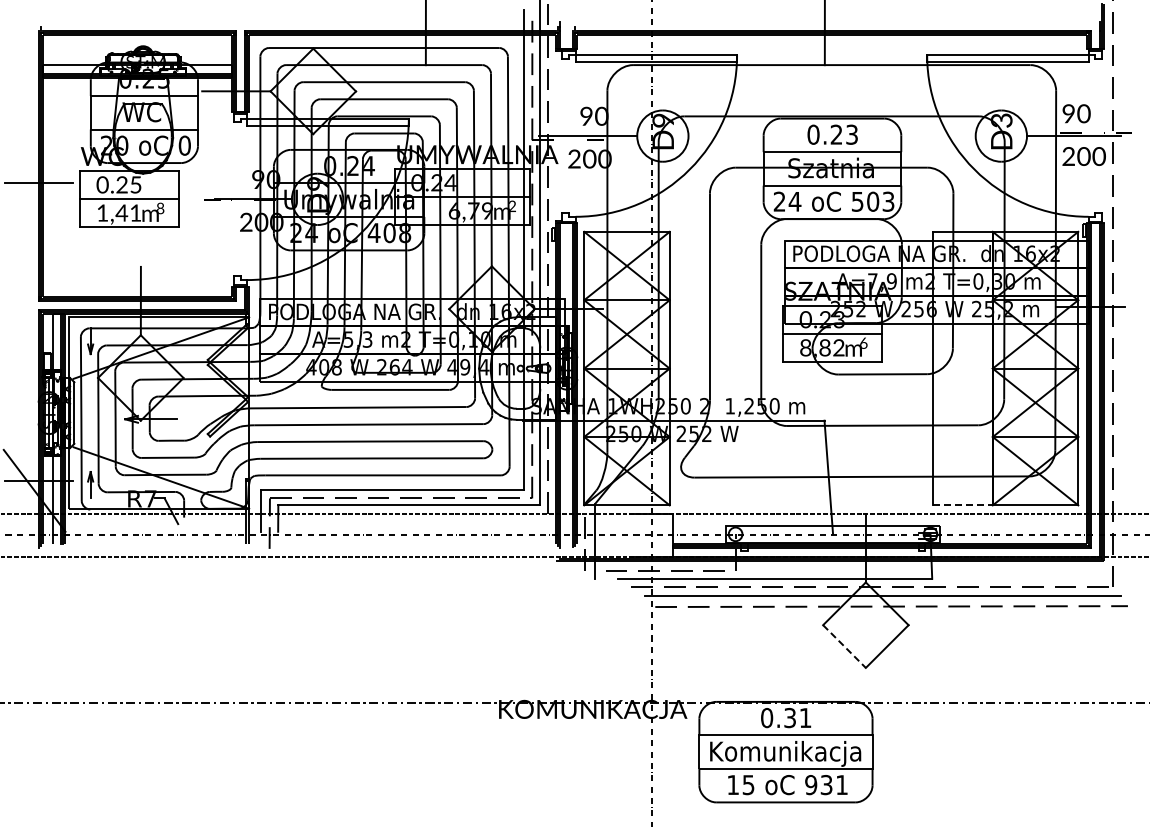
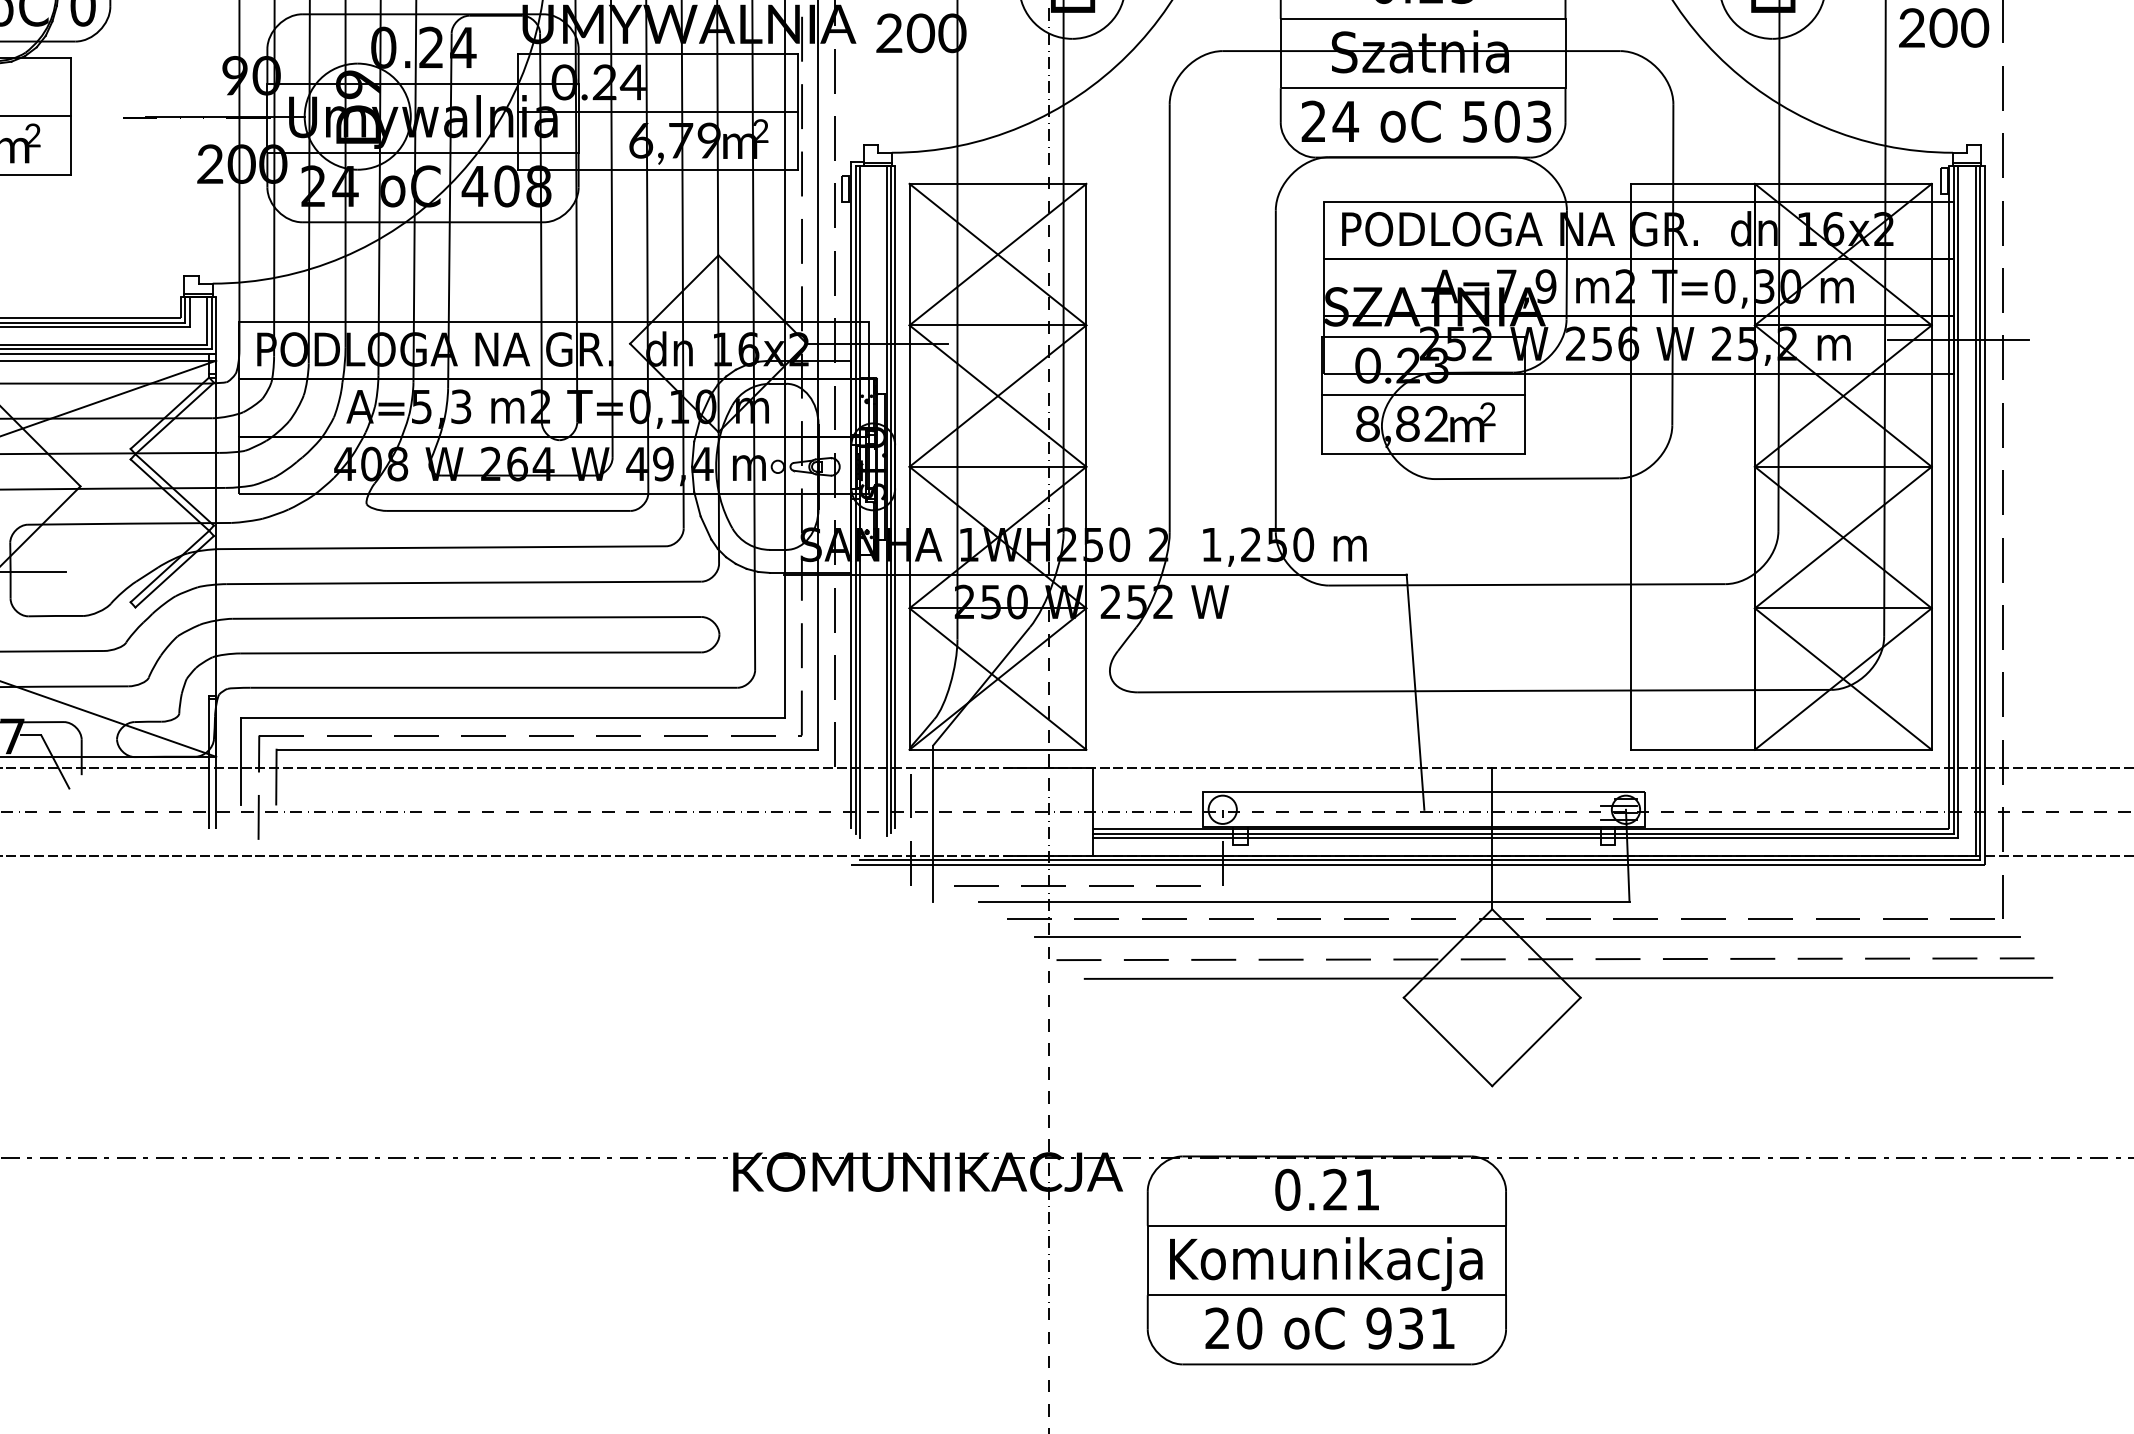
text: (160, 208) -> (32, 135), 8 -> 2
text: (863, 342) -> (1487, 412), 6 -> 2
line: (962, 505) -> (1692, 750), dashed -> solid
line: (902, 615) -> (1568, 977), added
line: (844, 646) -> (1448, 1041), dashed -> solid
text: (789, 718) -> (1334, 1190), 0.31 -> 0.21
text: (740, 785) -> (1232, 1329), 15 -> 20

